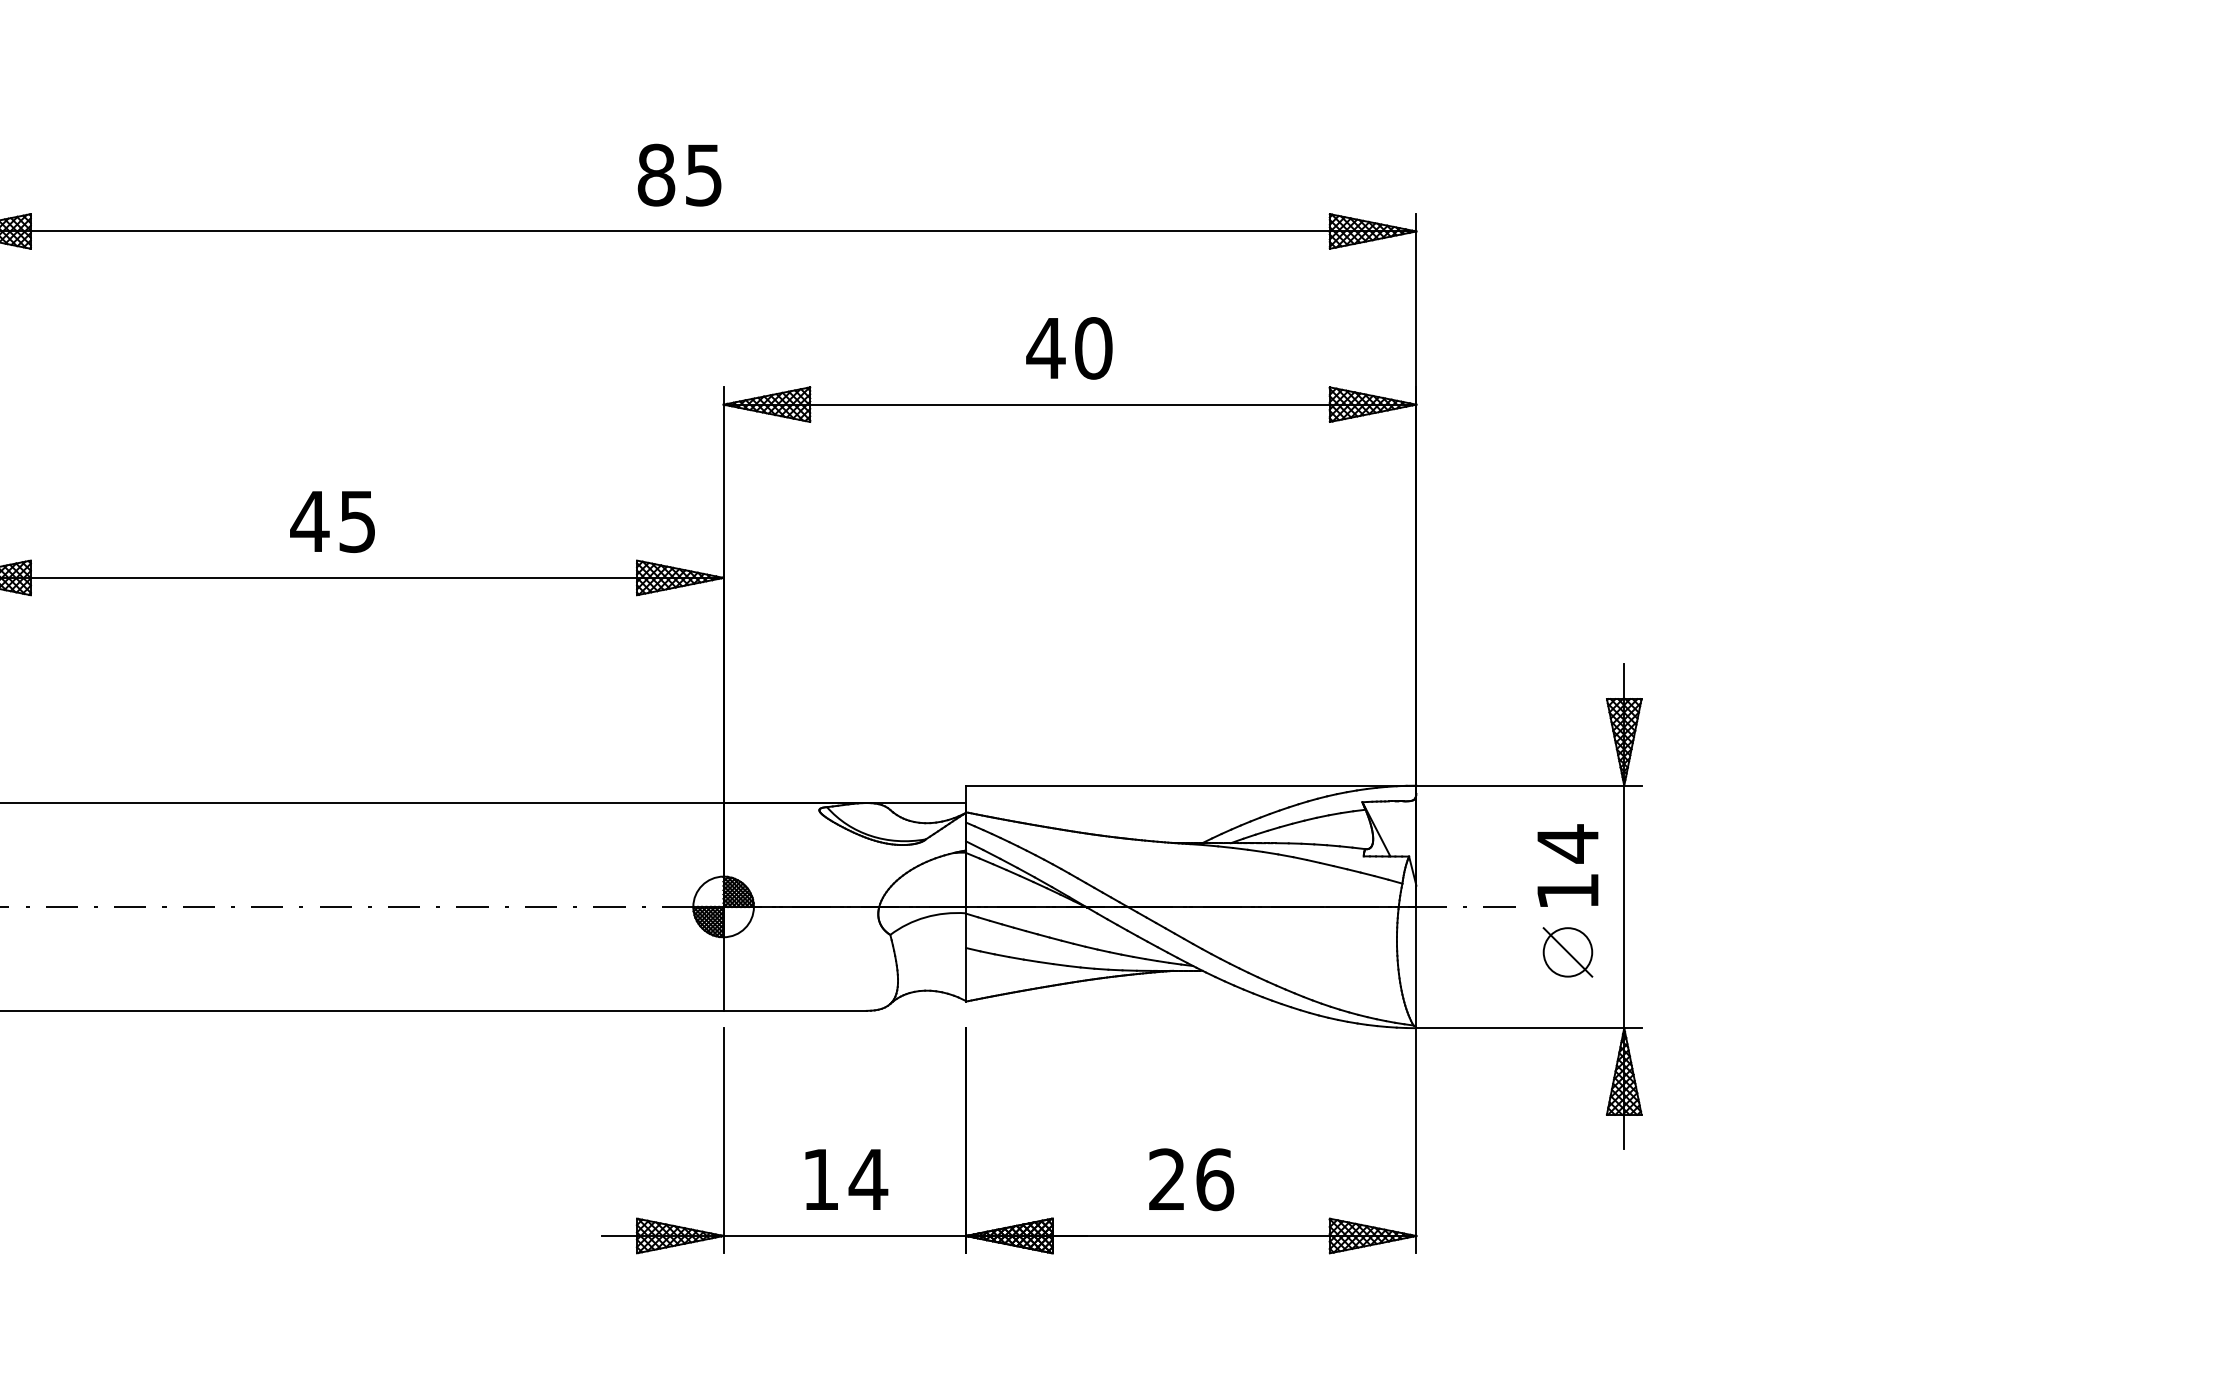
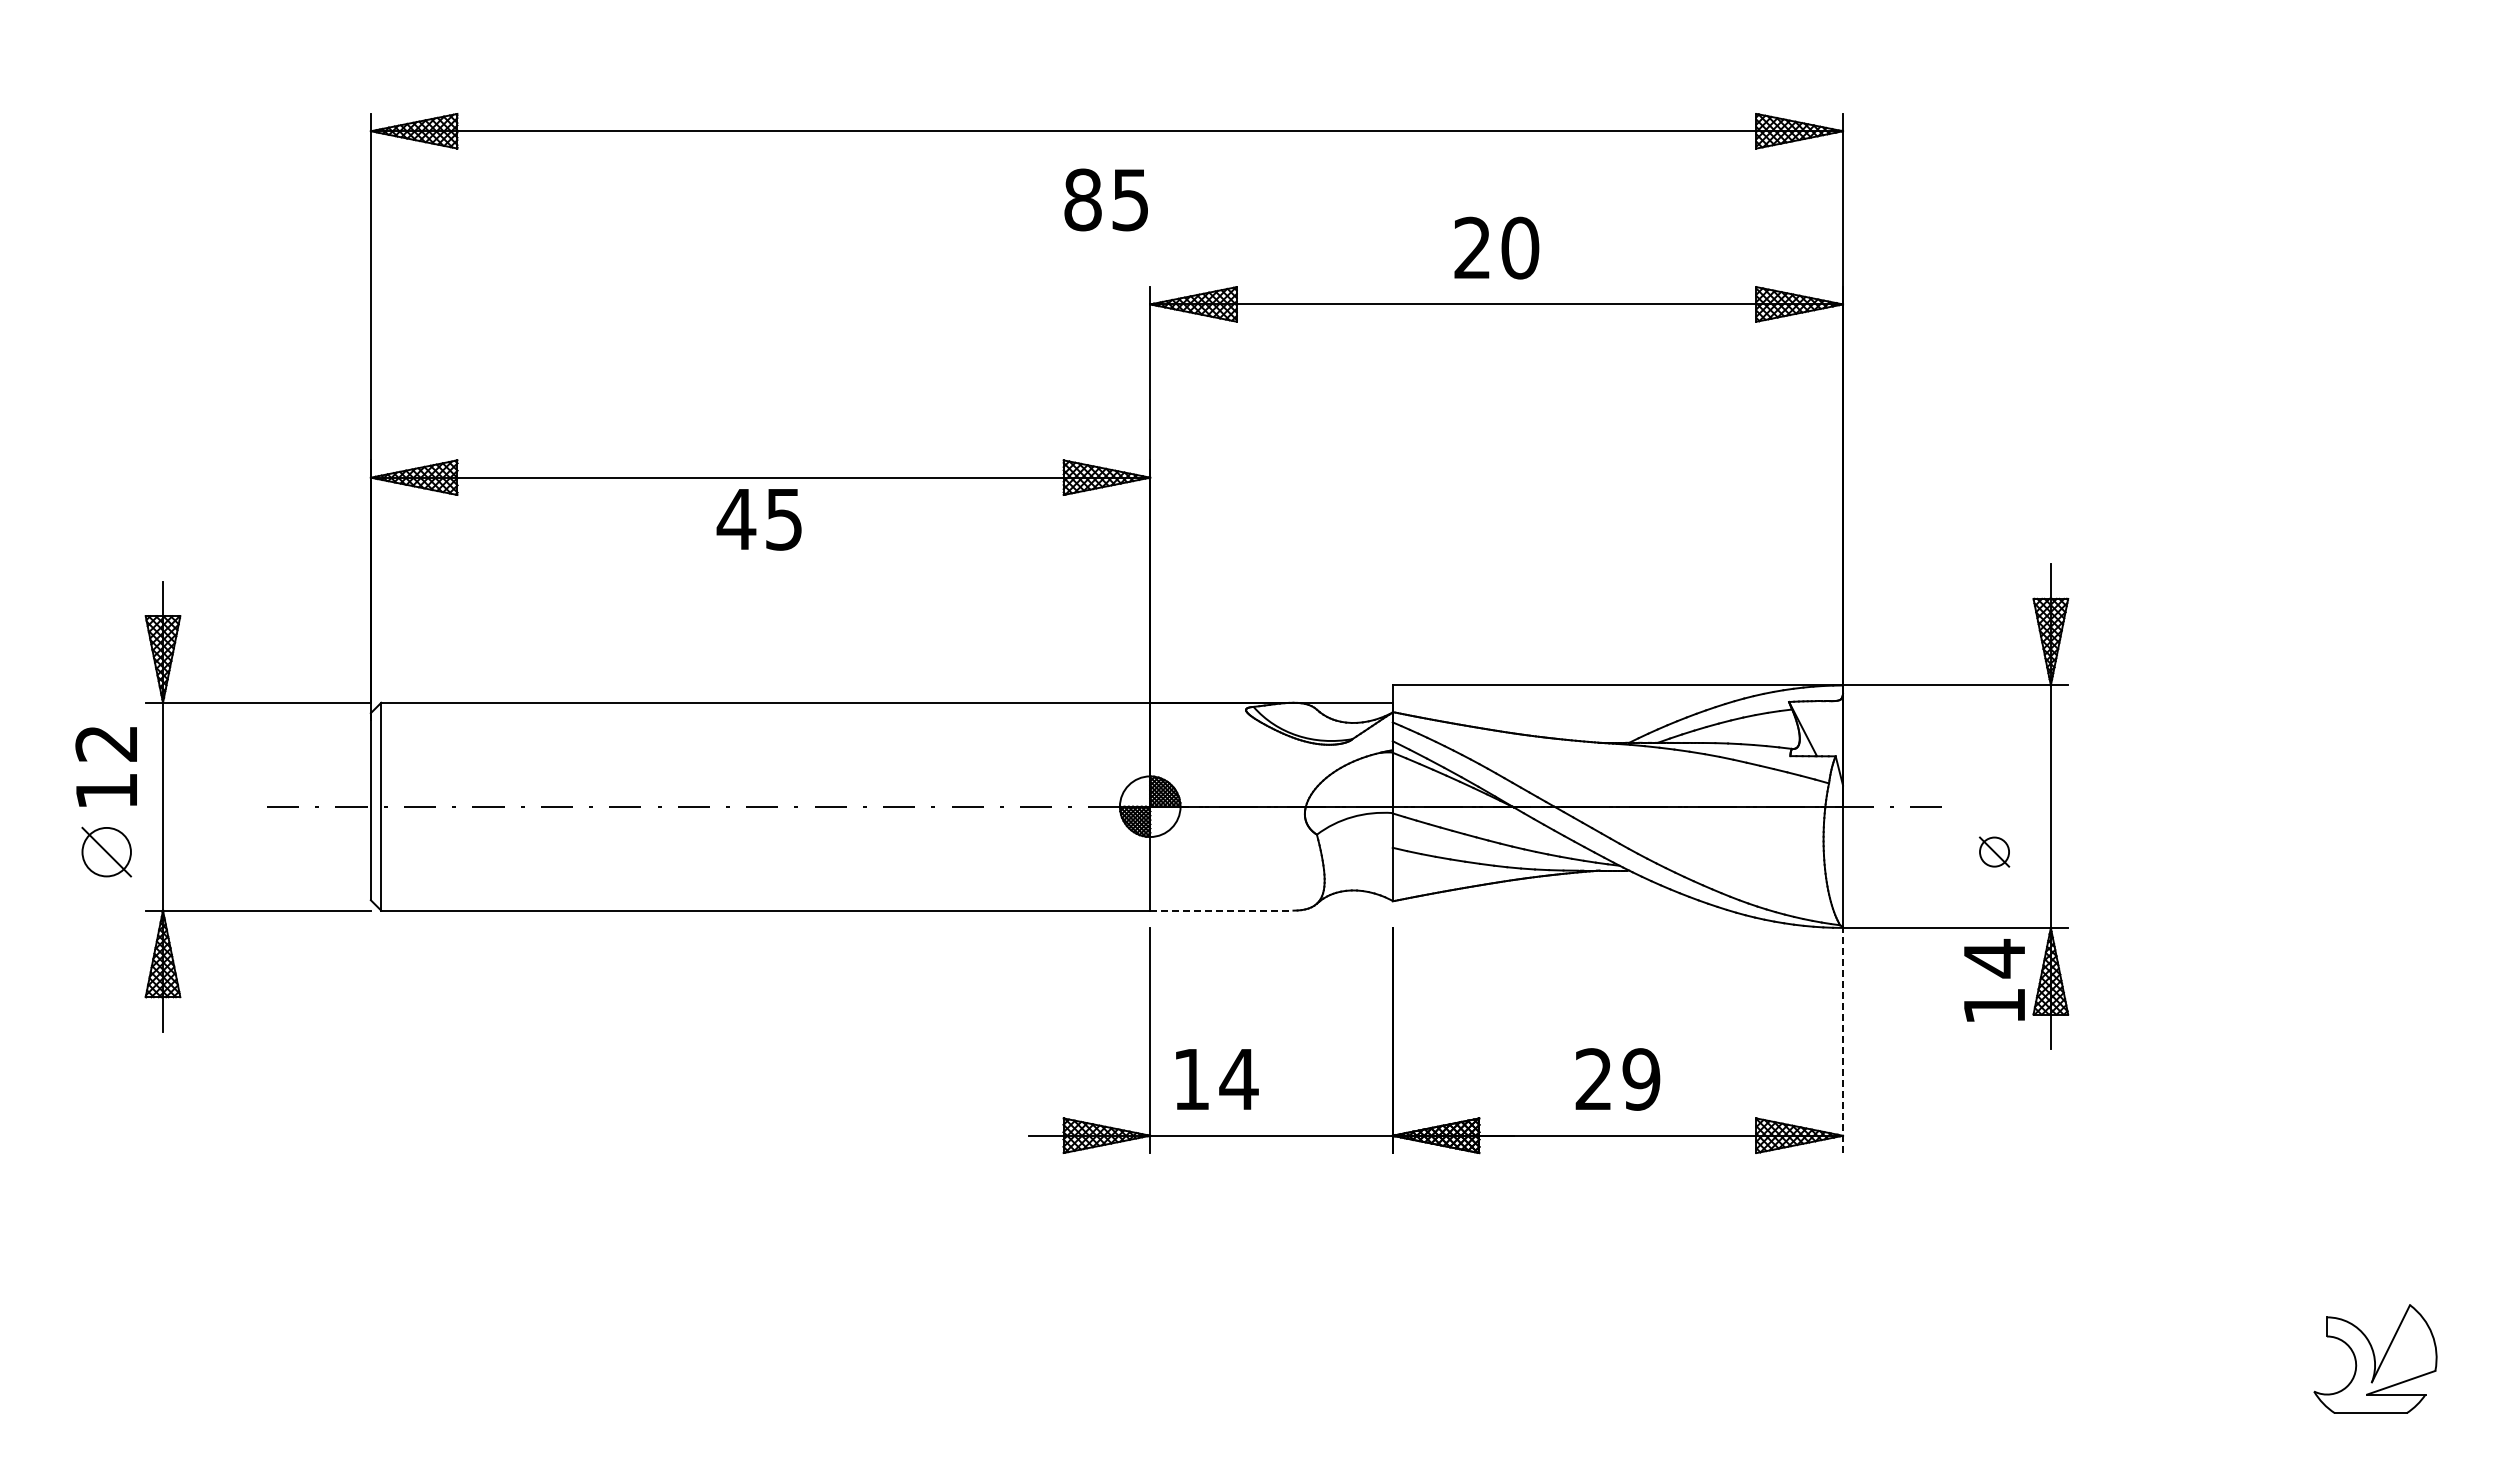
text: (678, 174) -> (1105, 199), moved
text: (1045, 347) -> (1472, 247), 40 -> 20
text: (331, 521) -> (758, 519), moved
text: (1567, 865) -> (1994, 980), moved
part: (1567, 951) -> (1994, 851), size x0.6
line: (794, 1010) -> (1221, 910), solid -> dashed
line: (1416, 1140) -> (1843, 1040), solid -> dashed
text: (846, 1179) -> (1217, 1079), moved
text: (1214, 1179) -> (1641, 1079), 26 -> 29

